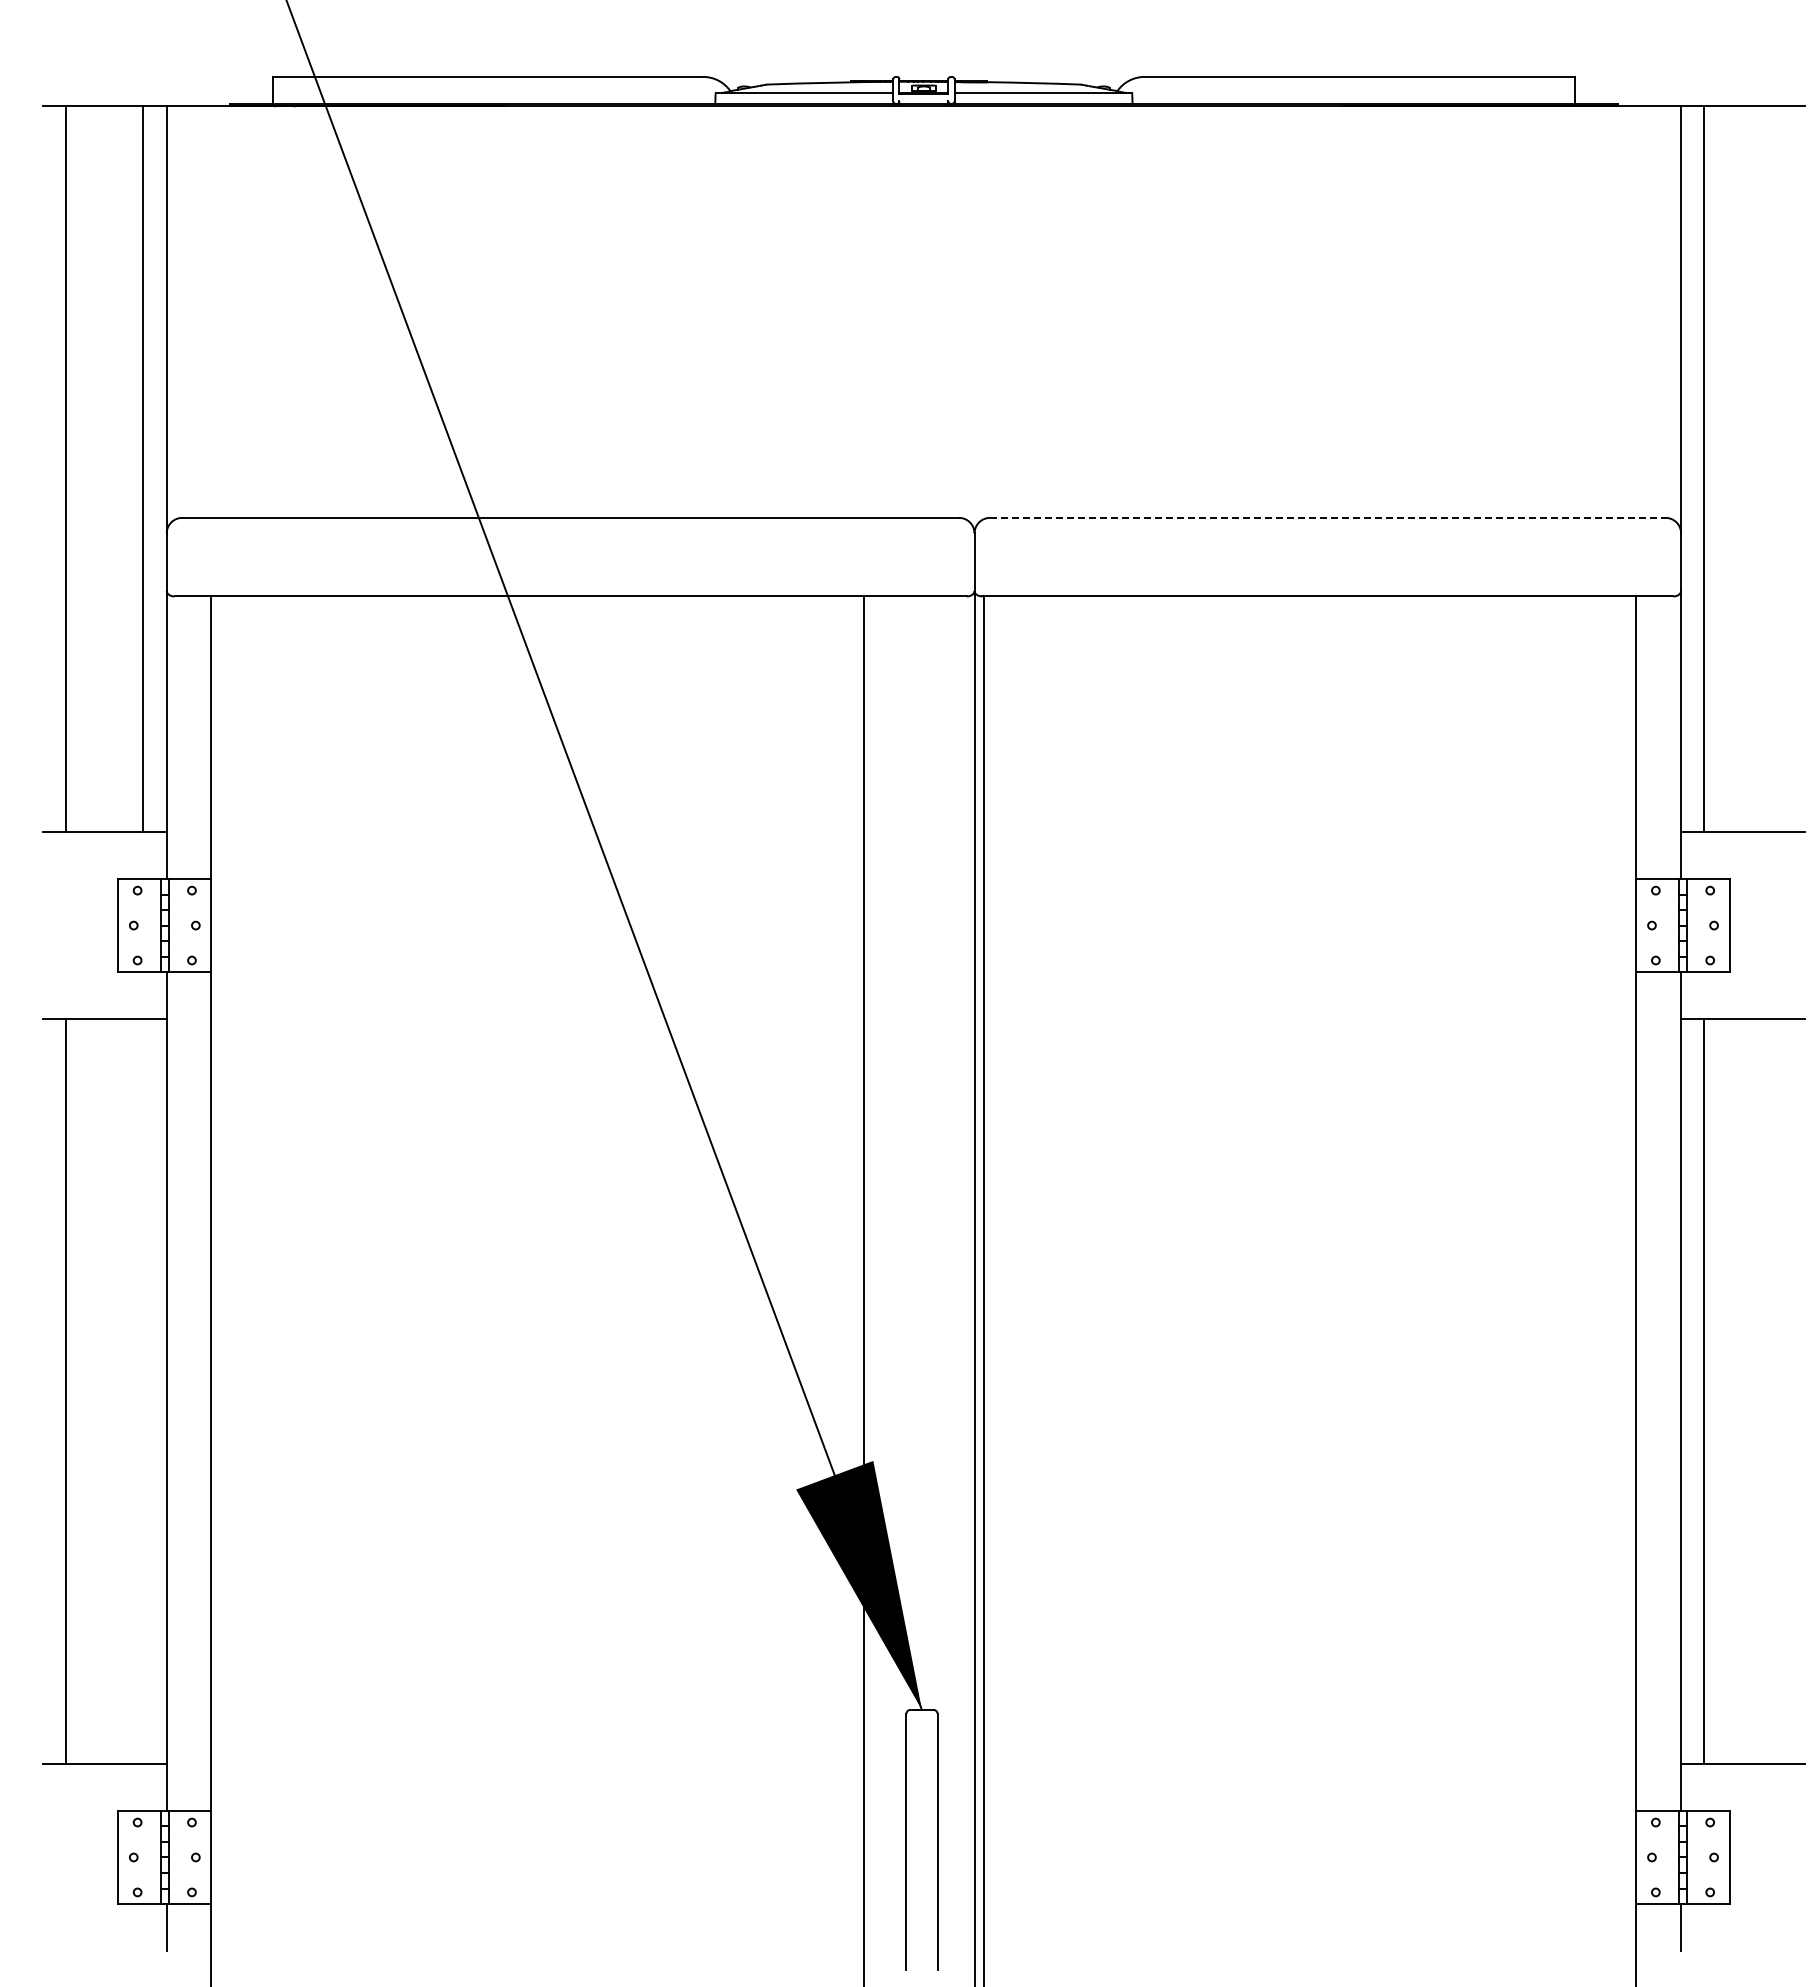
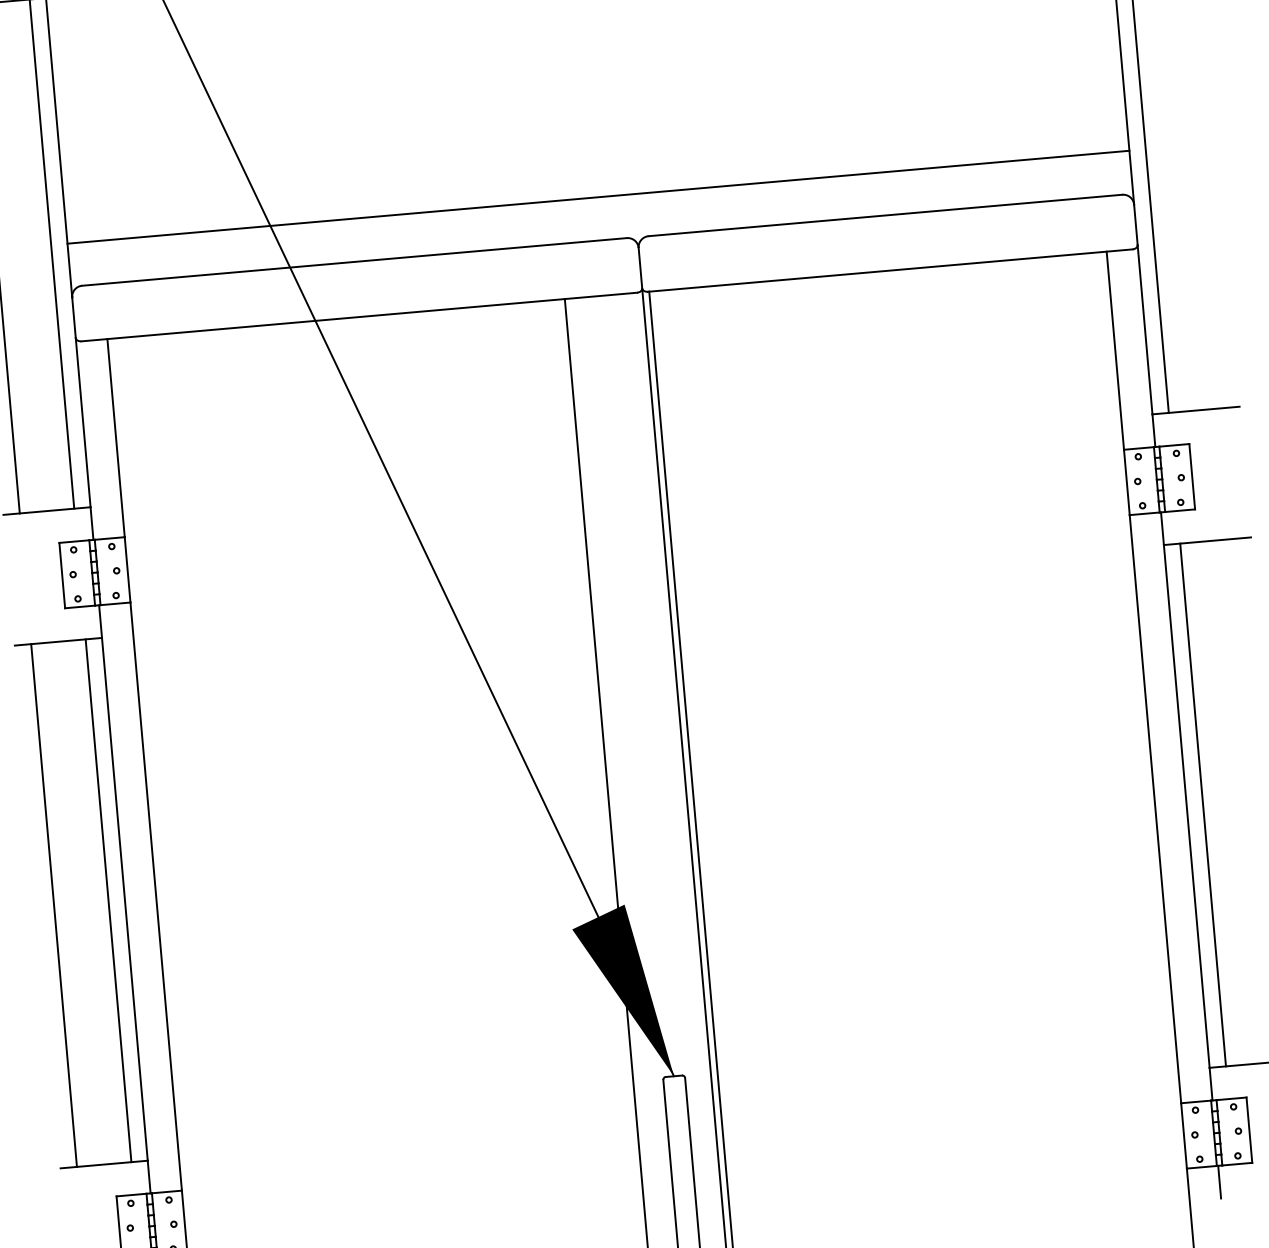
line: (923, 456) -> (598, 197), added
line: (1327, 517) -> (885, 215), dashed -> solid
line: (143, 1391) -> (108, 900), added

